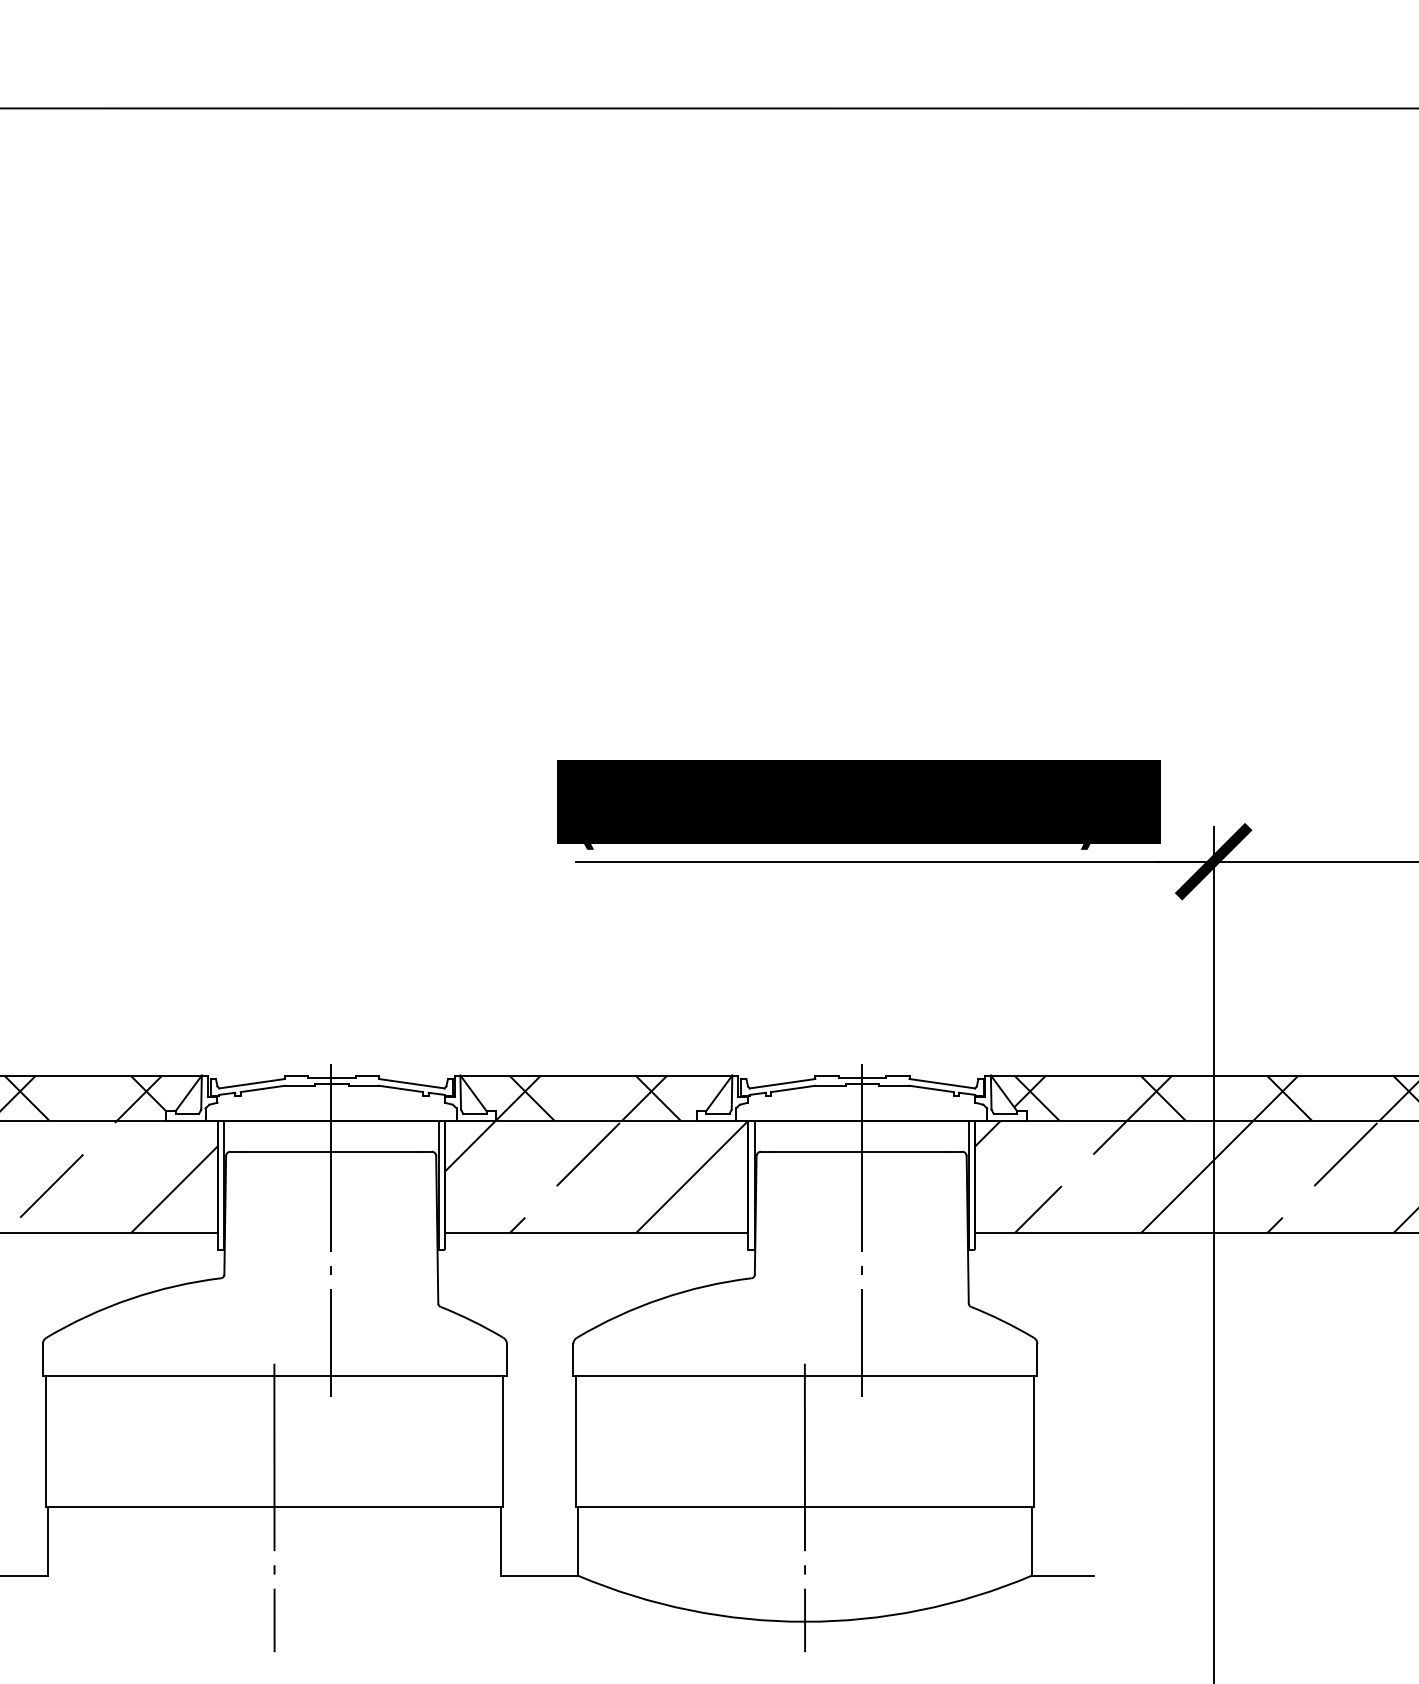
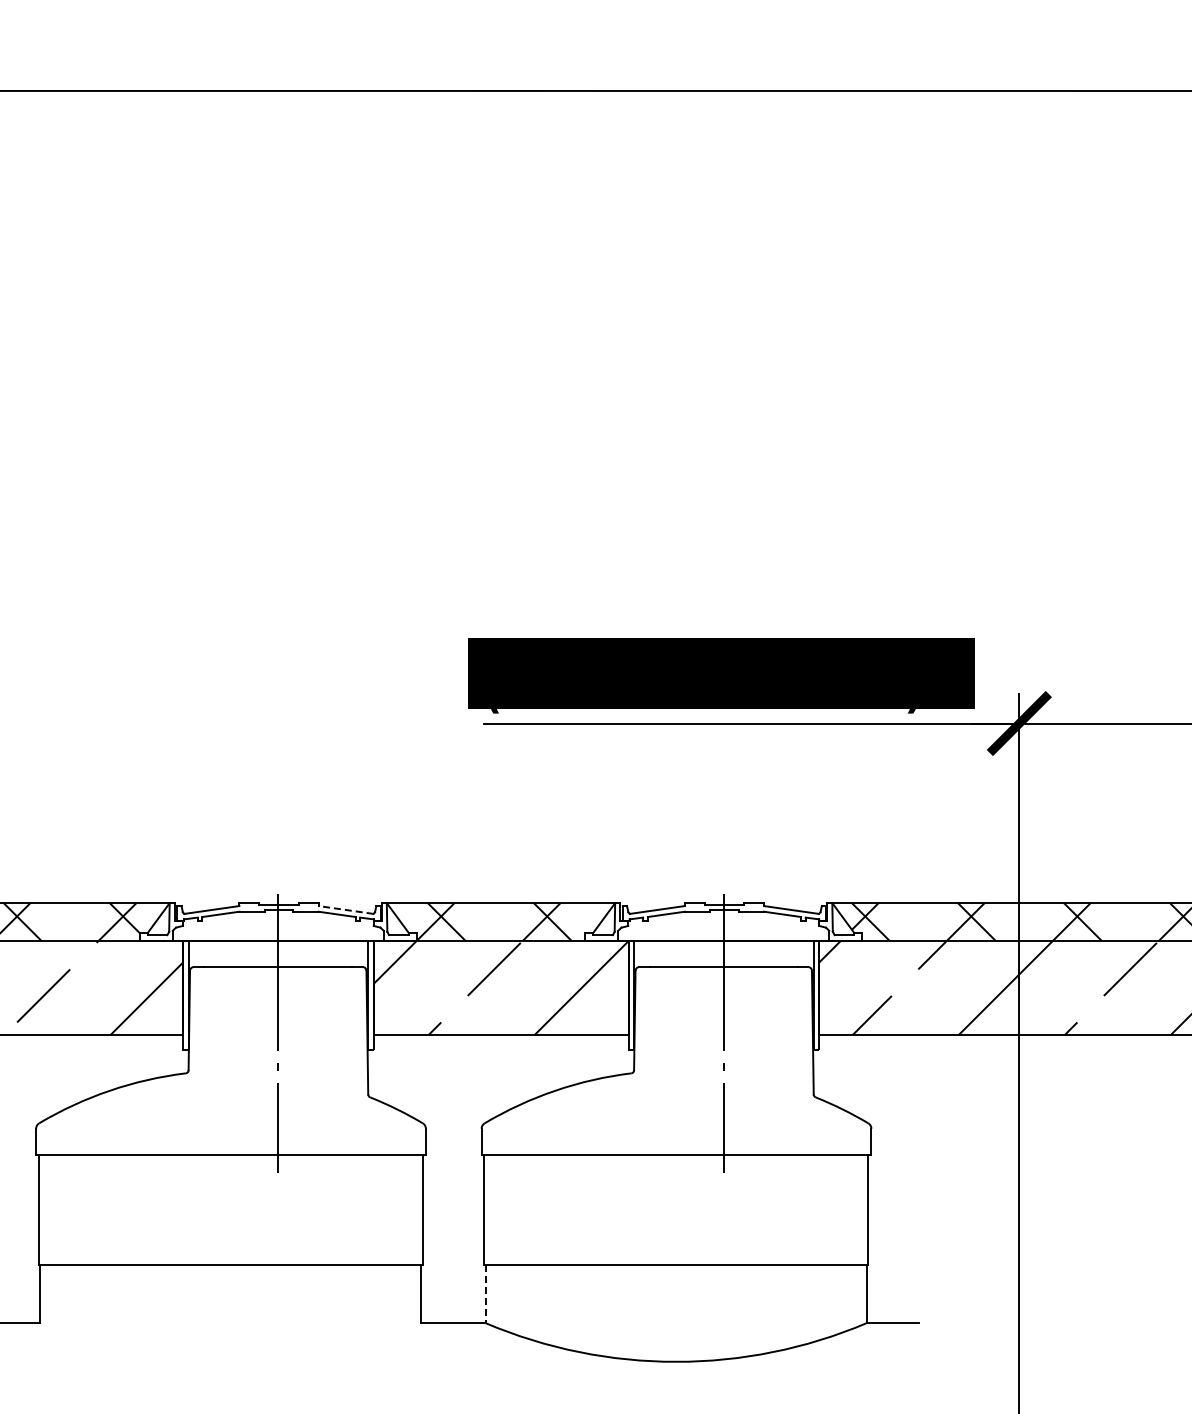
line: (412, 1083) -> (346, 909), solid -> dashed
line: (274, 1508) -> (230, 1266), removed
line: (805, 1508) -> (676, 1266), removed
line: (577, 1541) -> (485, 1294), solid -> dashed

